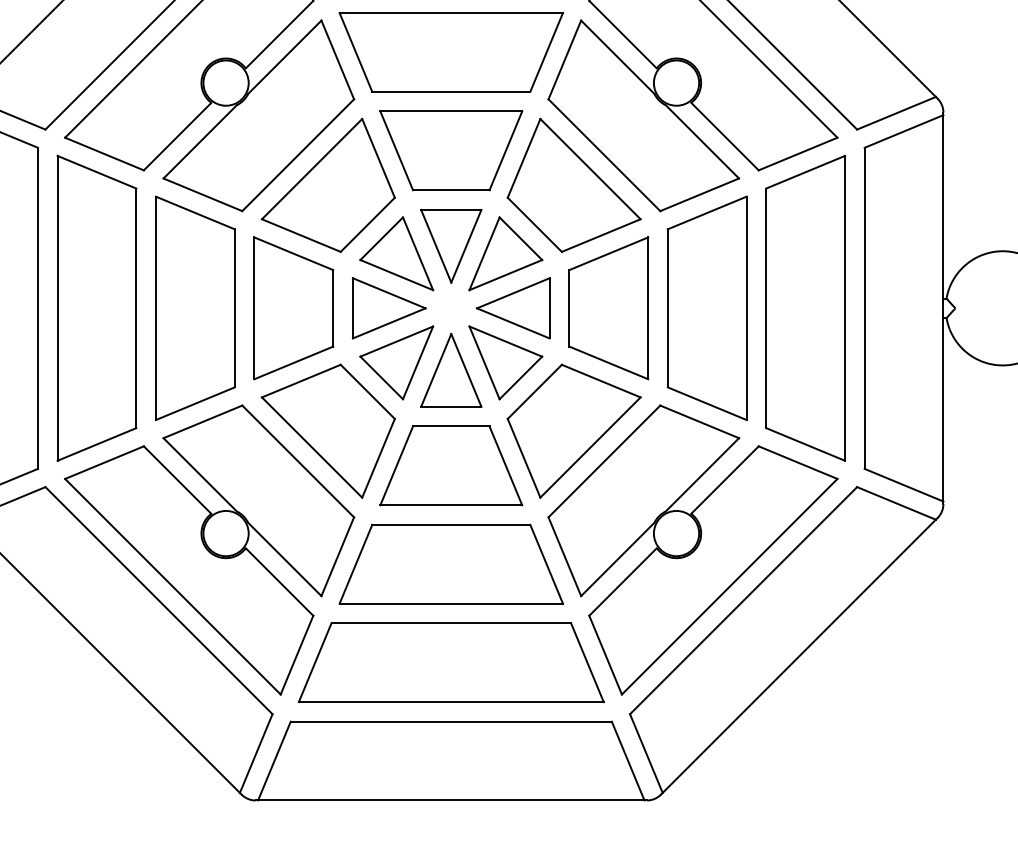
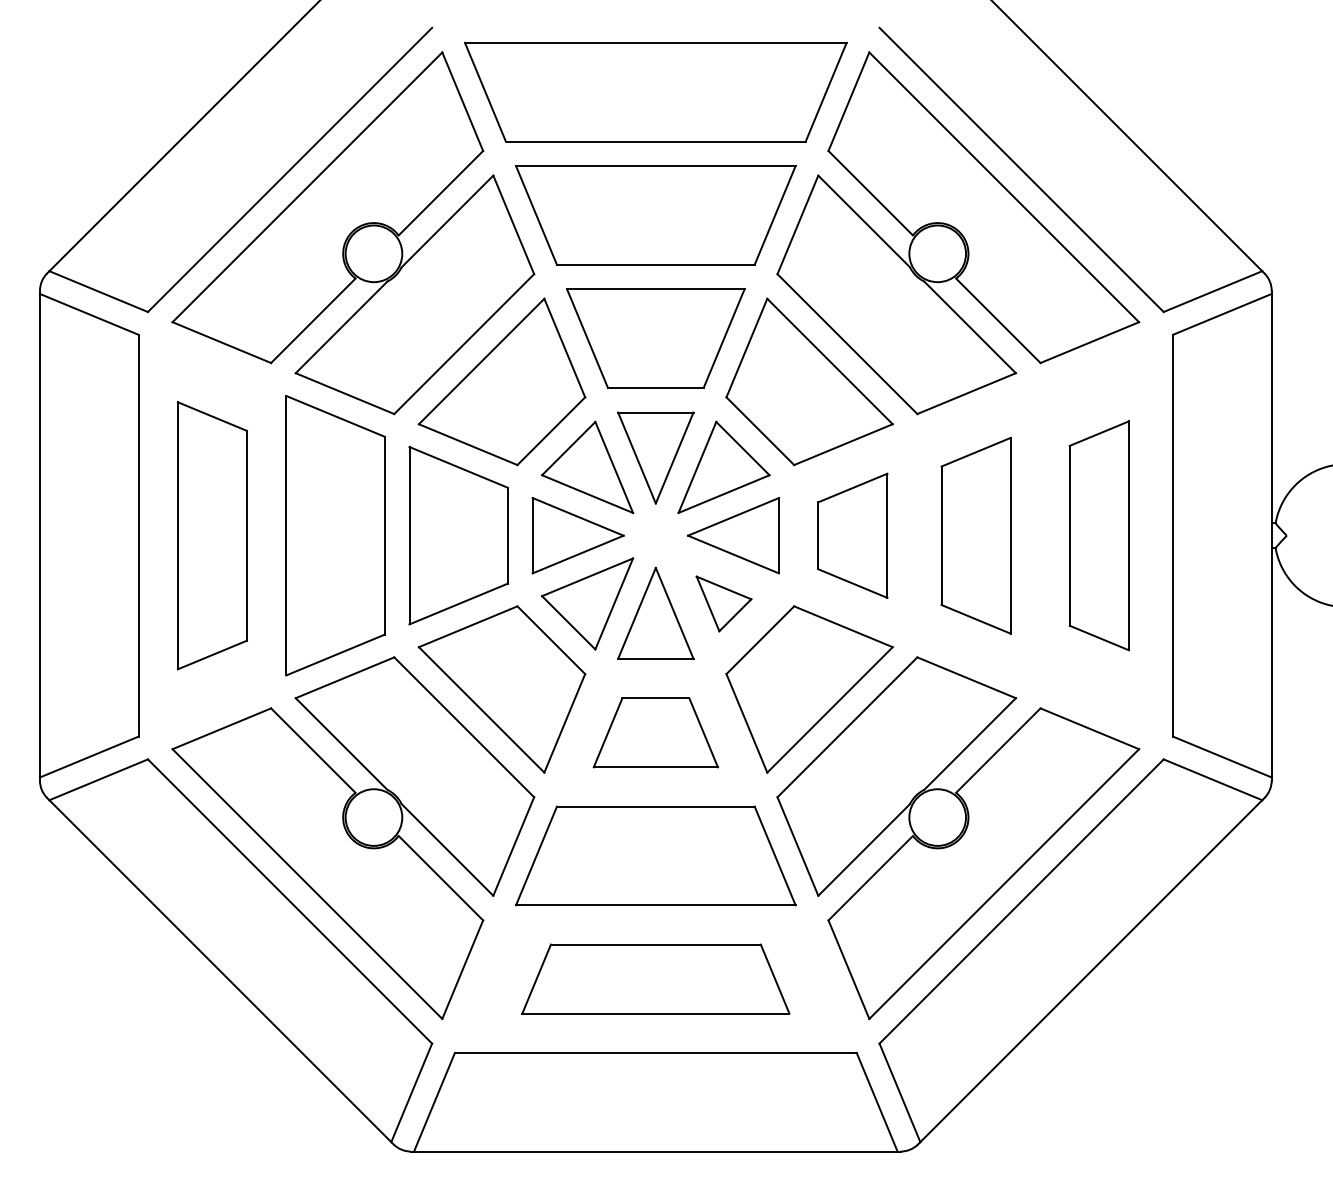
part: (97, 308) -> (212, 535), size x0.7
part: (608, 308) -> (852, 535), size x0.7
part: (706, 308) -> (975, 535), size x0.7
part: (805, 308) -> (1099, 535), size x0.6
part: (505, 362) -> (723, 603), size x0.6
part: (451, 465) -> (655, 732), size x0.7
part: (451, 662) -> (655, 978), size x0.7

